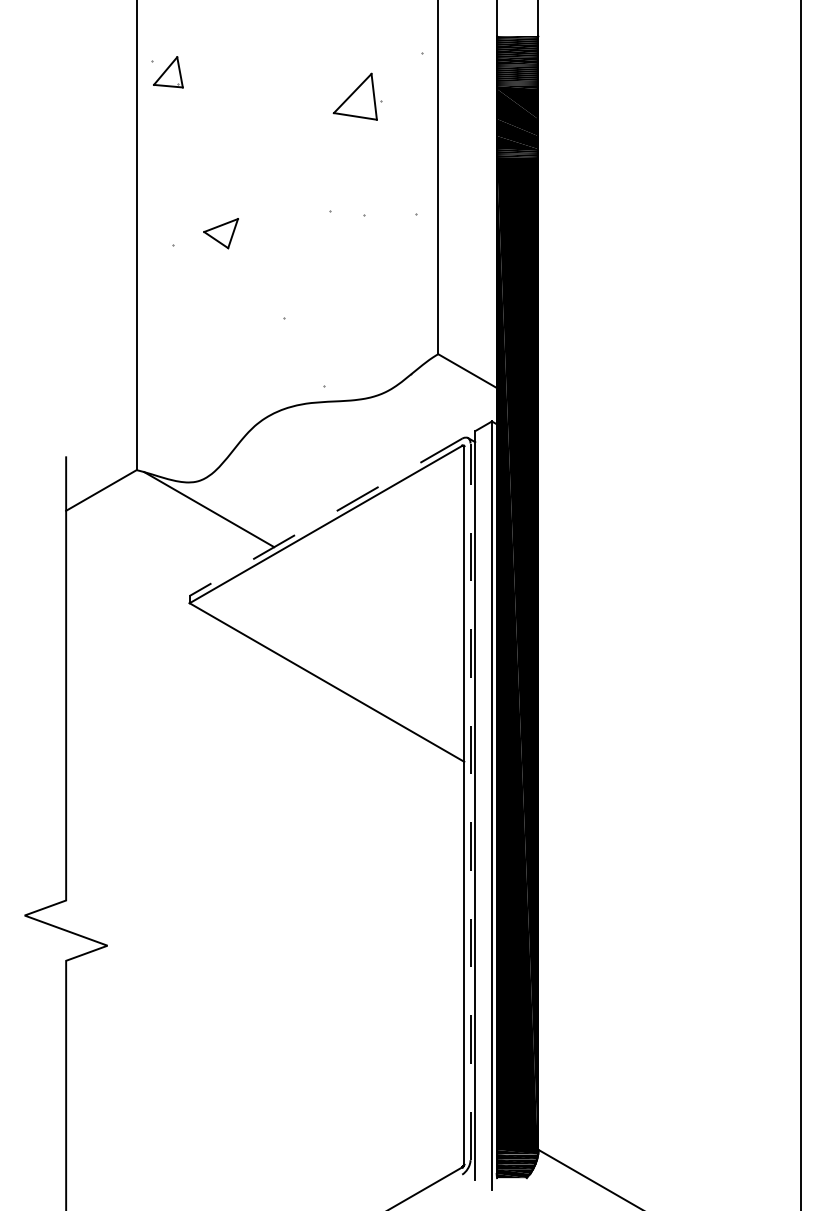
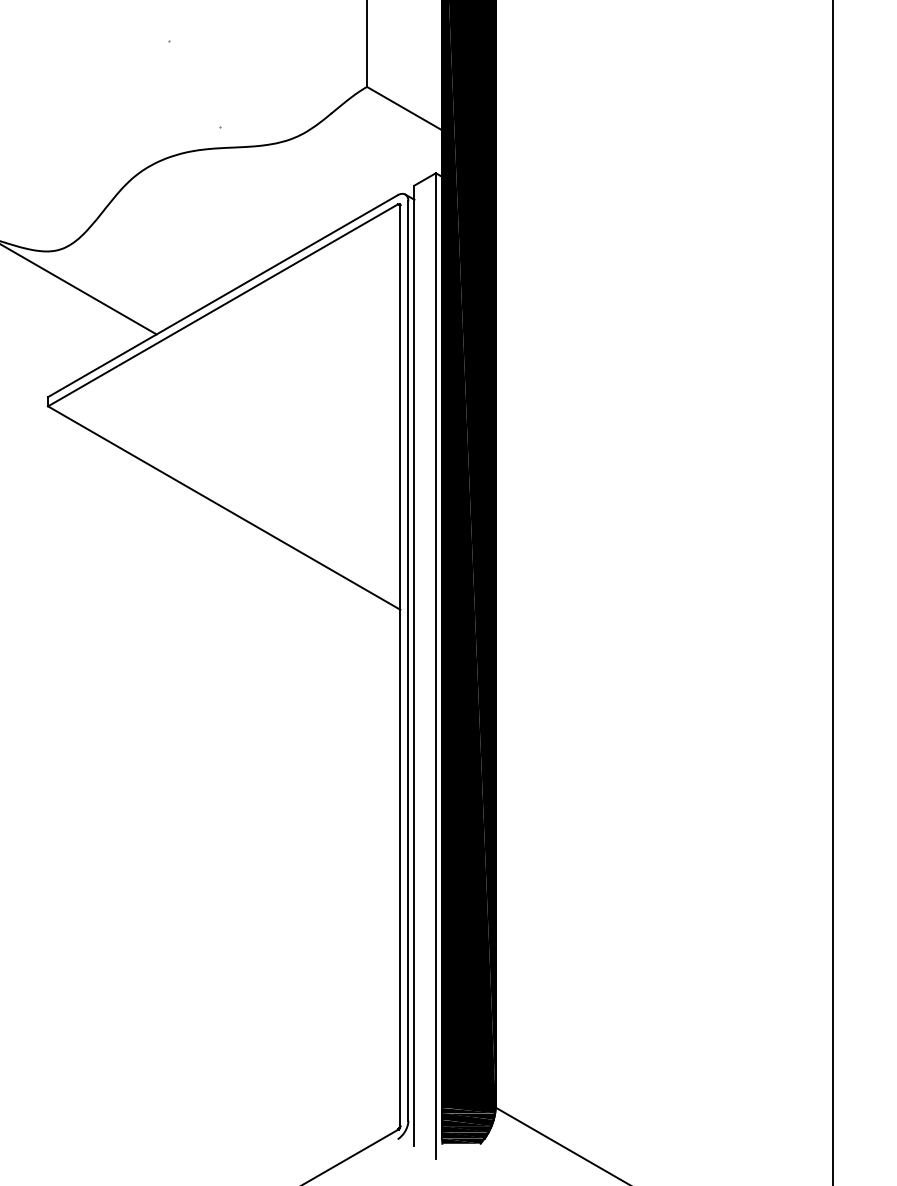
line: (325, 517) -> (222, 296), dashed -> solid
line: (470, 801) -> (408, 660), dashed -> solid

